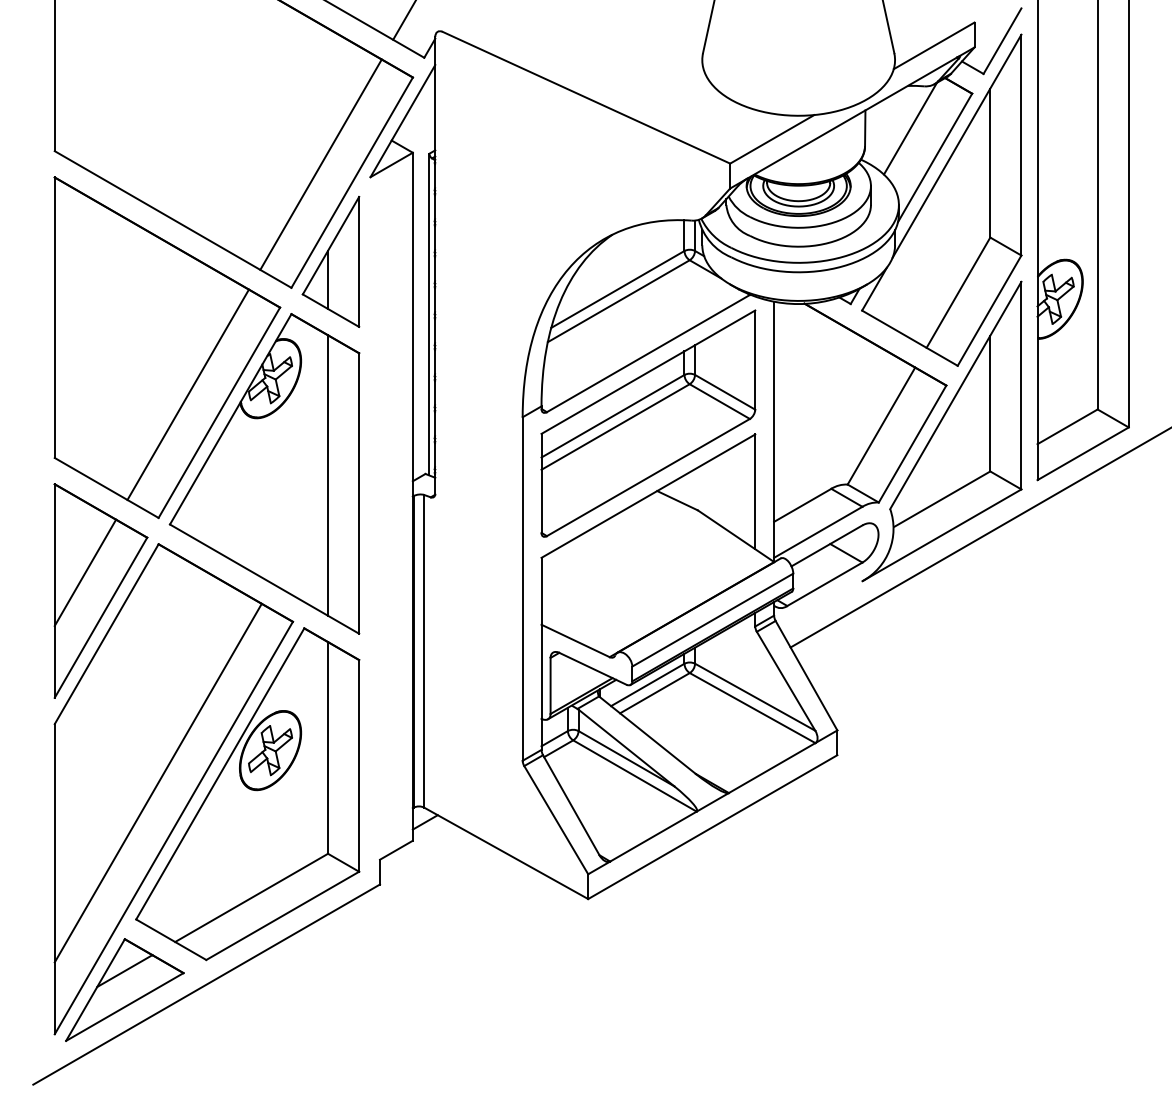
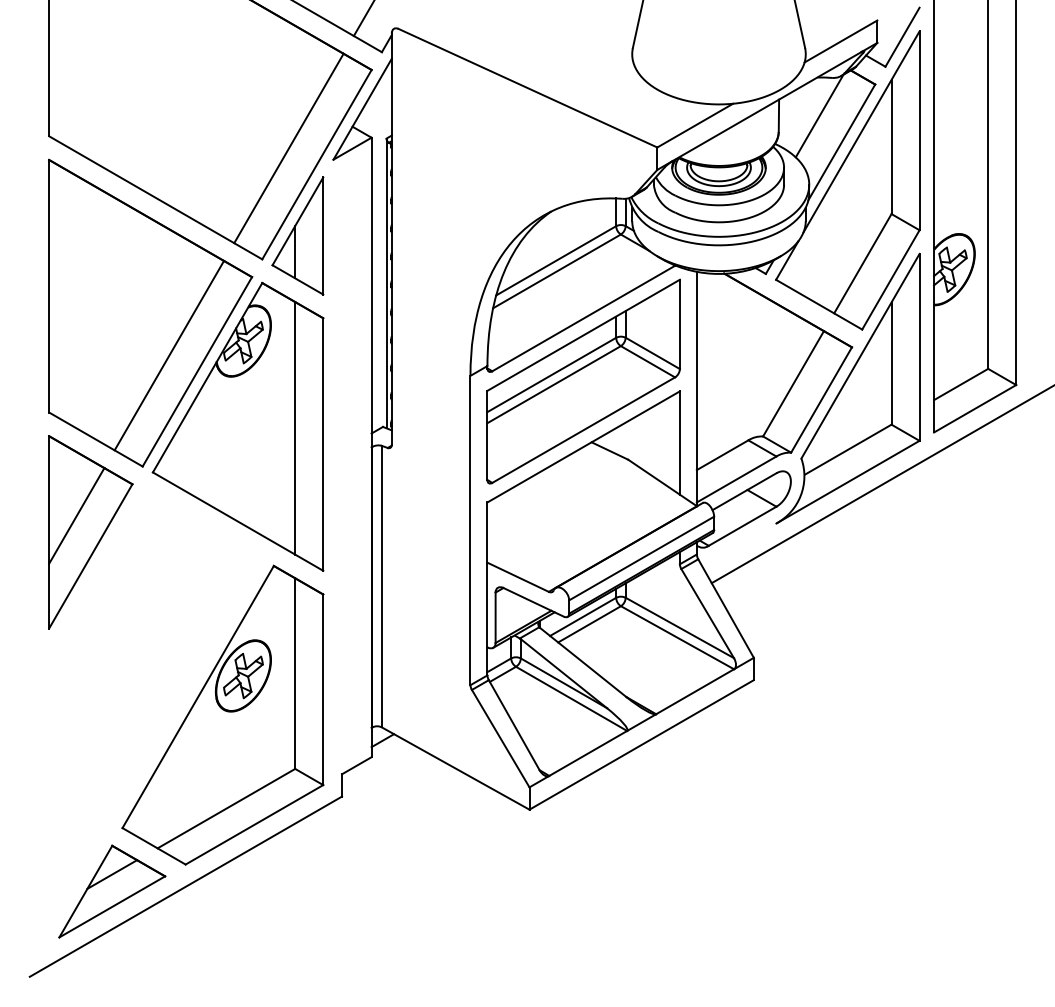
part: (173, 789) -> (156, 711), removed

